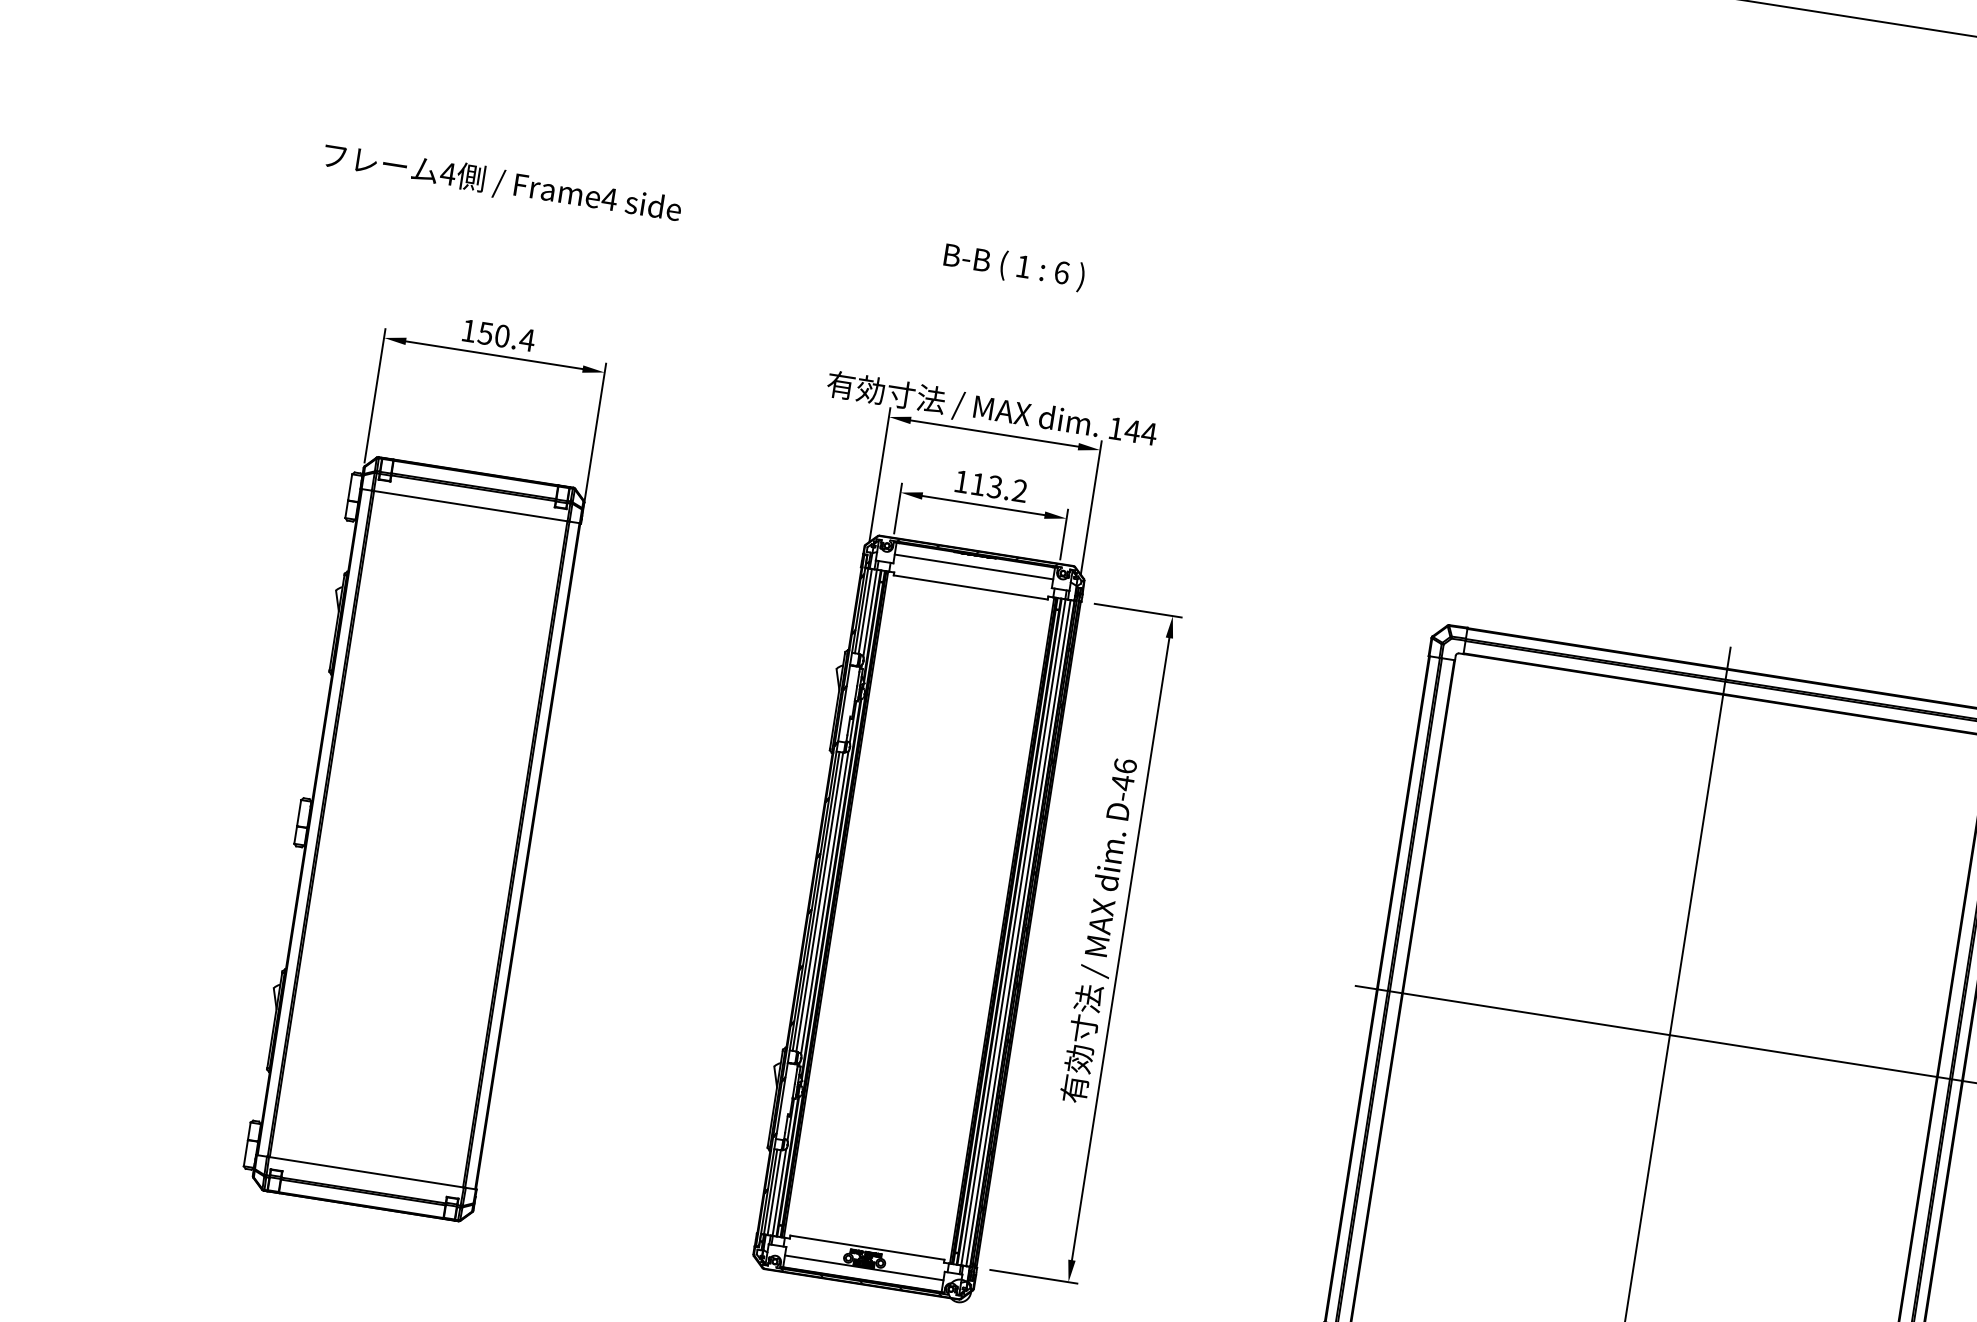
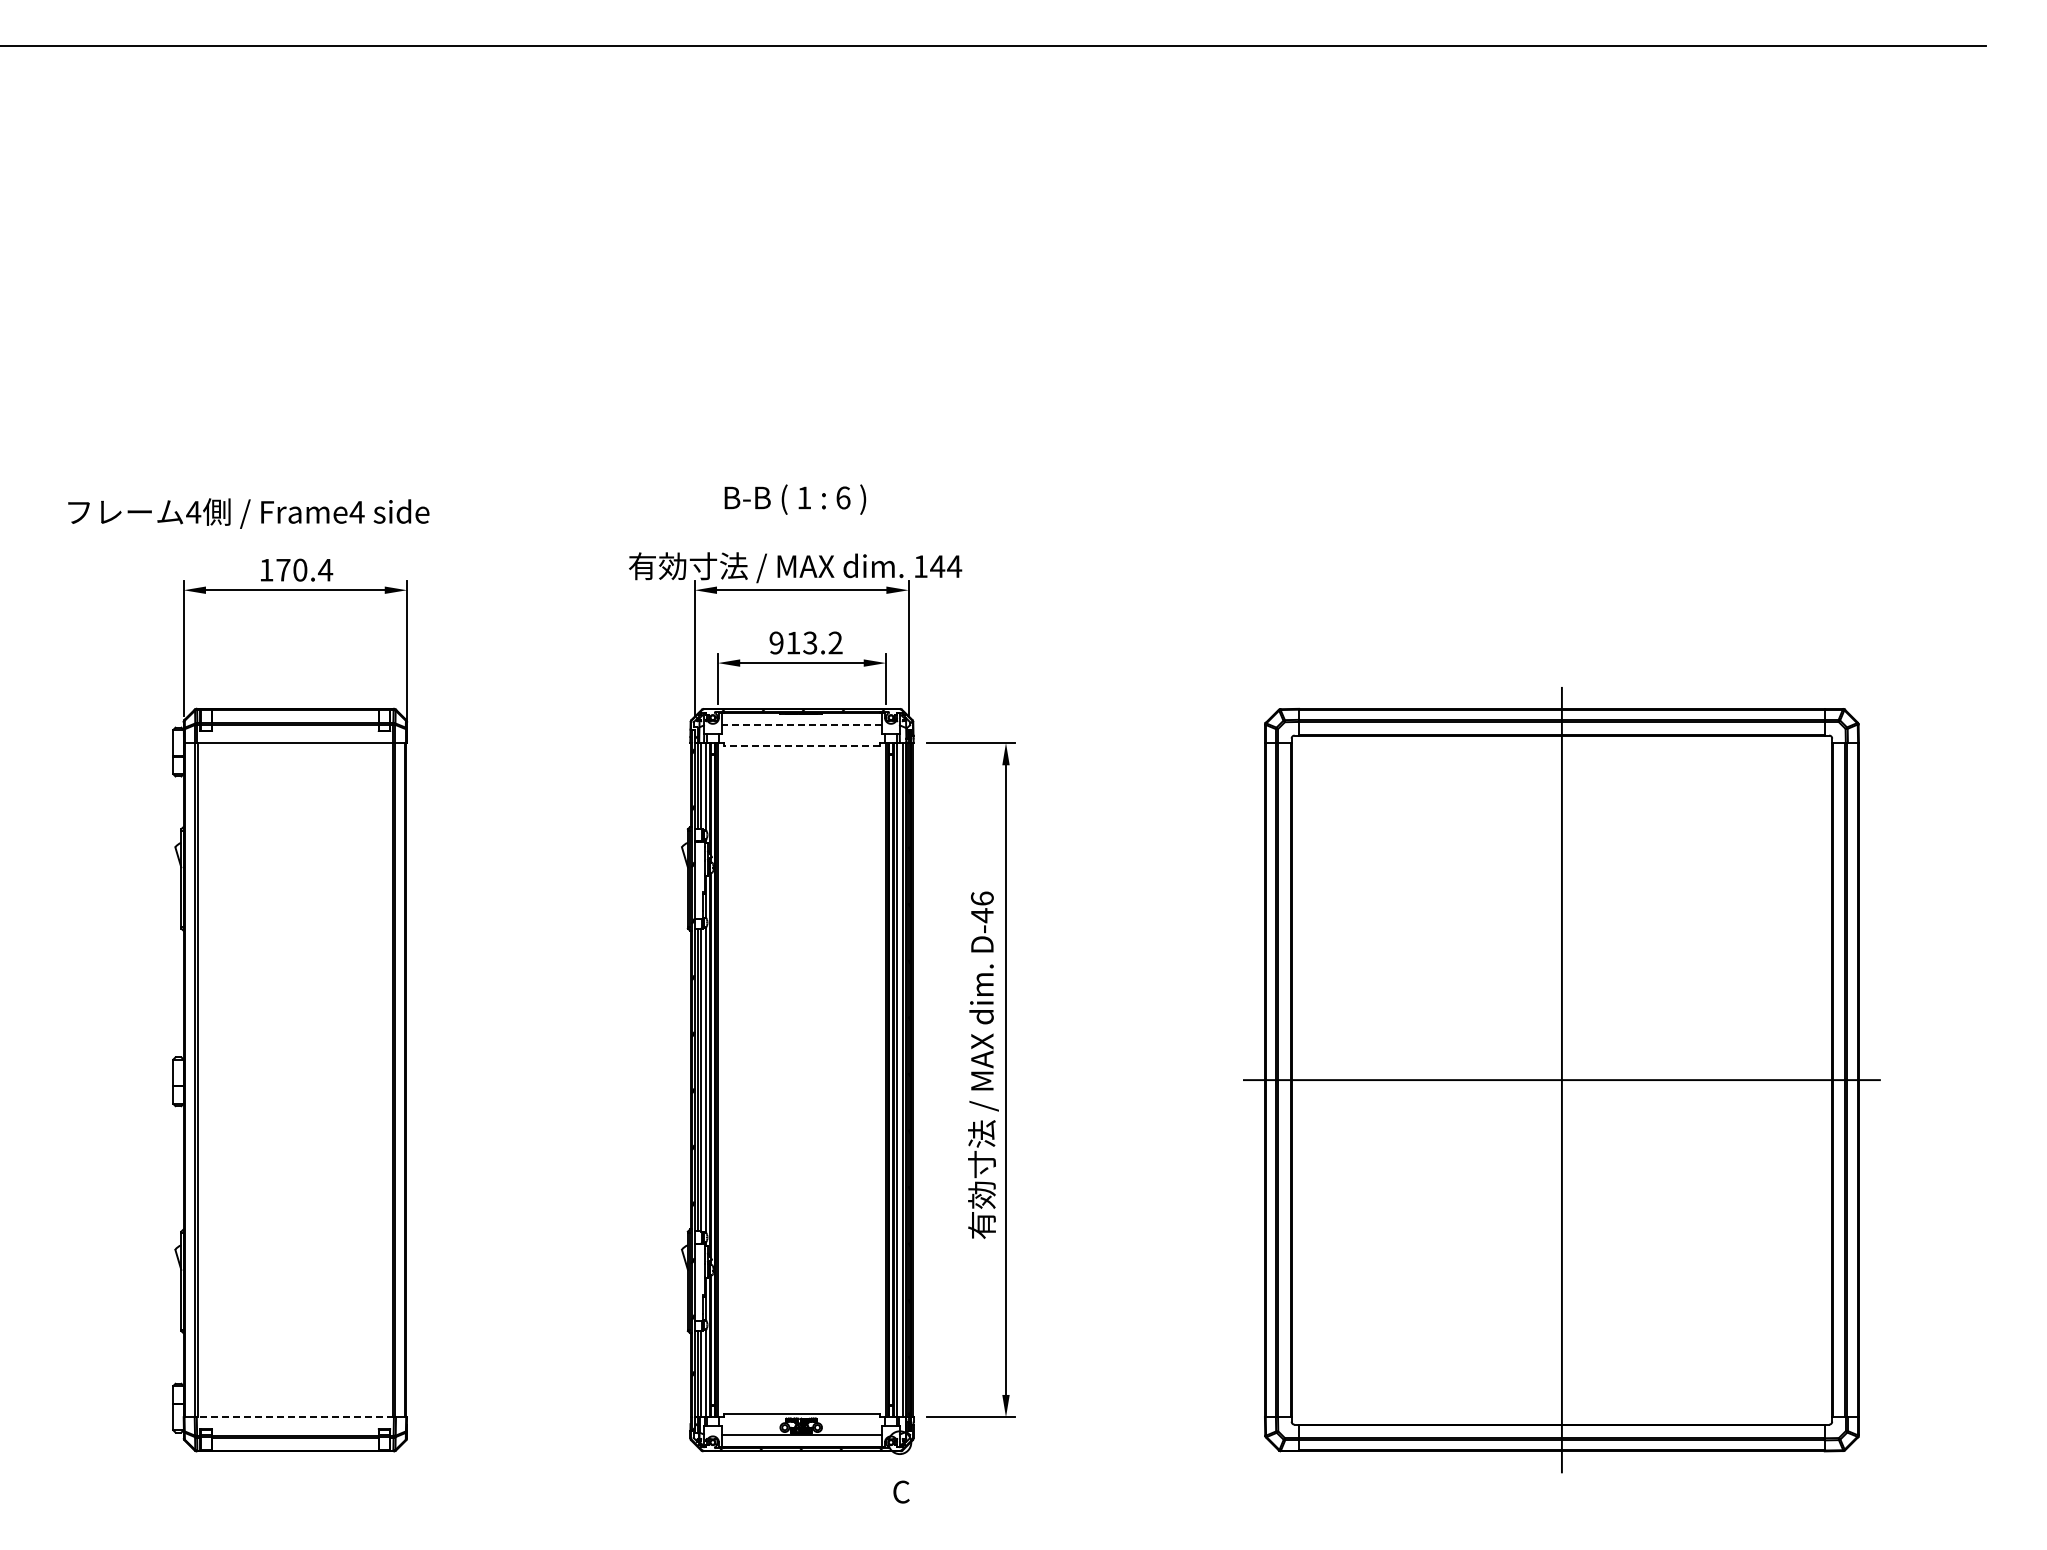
text: (502, 183) -> (248, 513), moved
text: (1014, 266) -> (795, 499), moved
text: (485, 333) -> (283, 570), 150.4 -> 170.4
text: (961, 481) -> (776, 642), 113.2 -> 913.2
line: (973, 567) -> (801, 725), solid -> dashed
line: (970, 586) -> (801, 745), solid -> dashed
line: (366, 1172) -> (295, 1417), solid -> dashed

